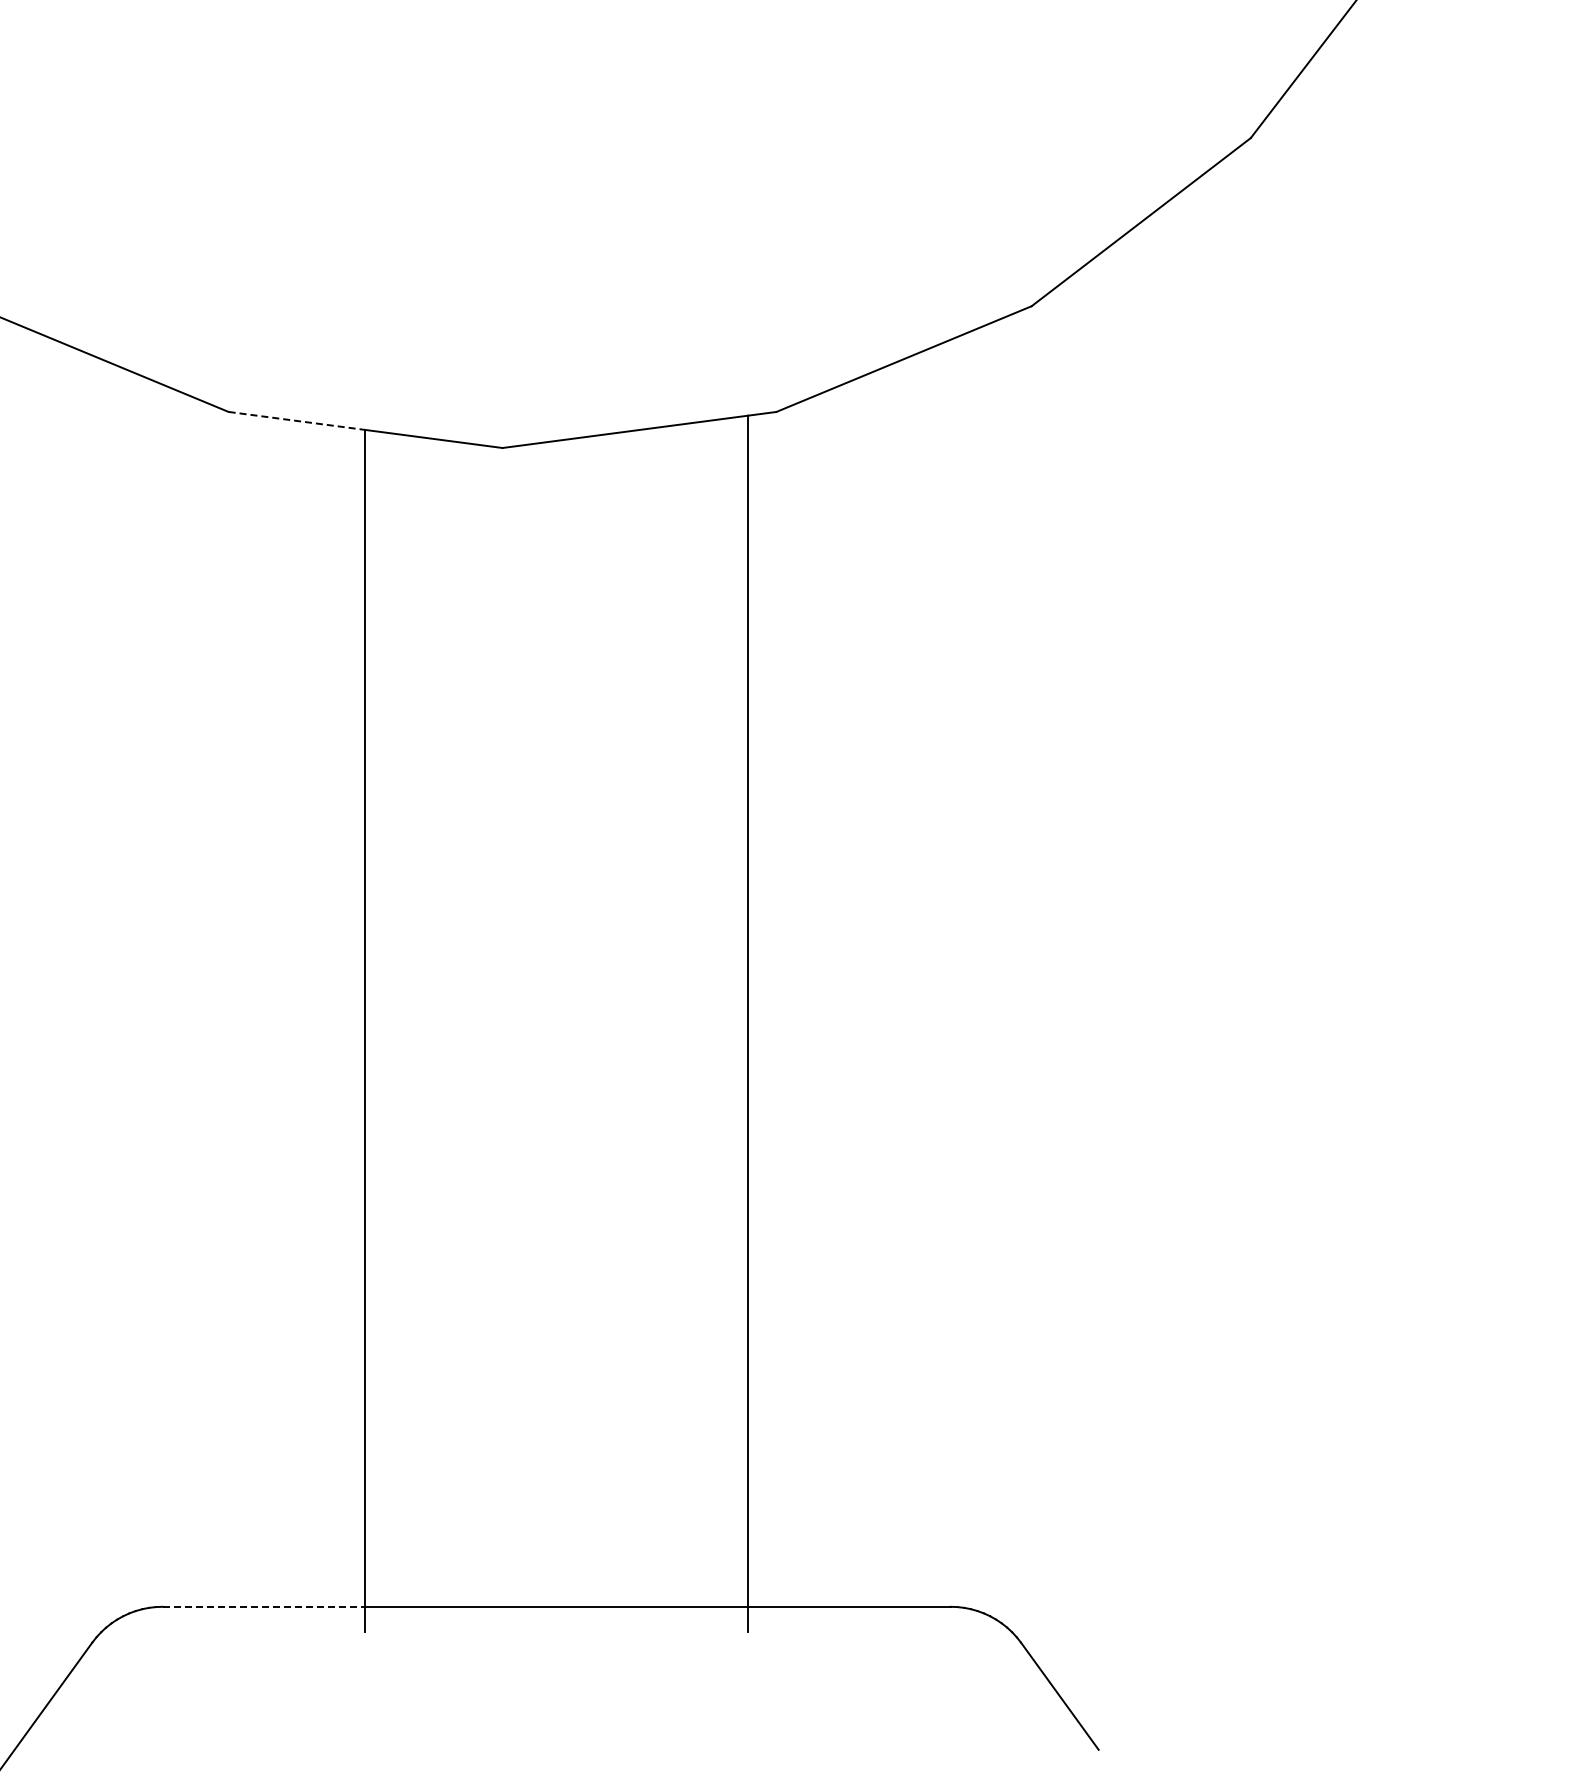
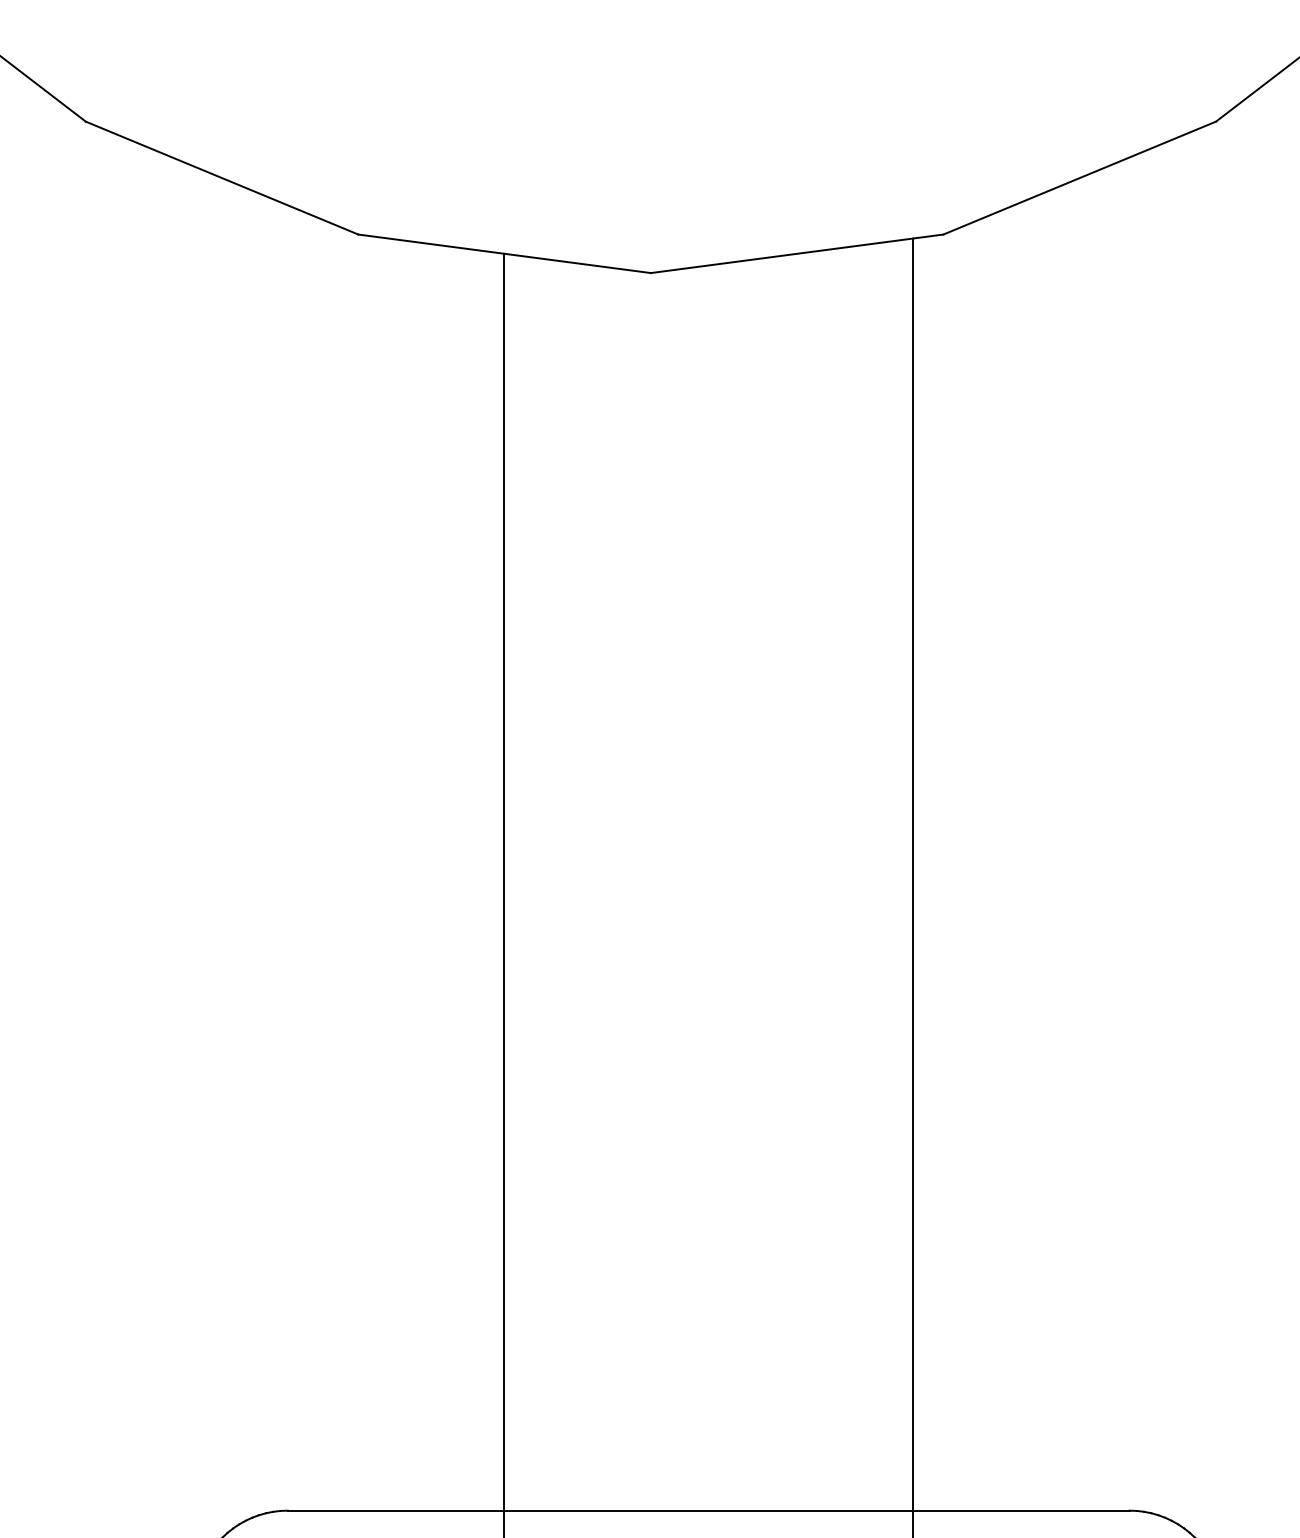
line: (296, 420) -> (430, 243), dashed -> solid
line: (264, 1606) -> (396, 1510), dashed -> solid

